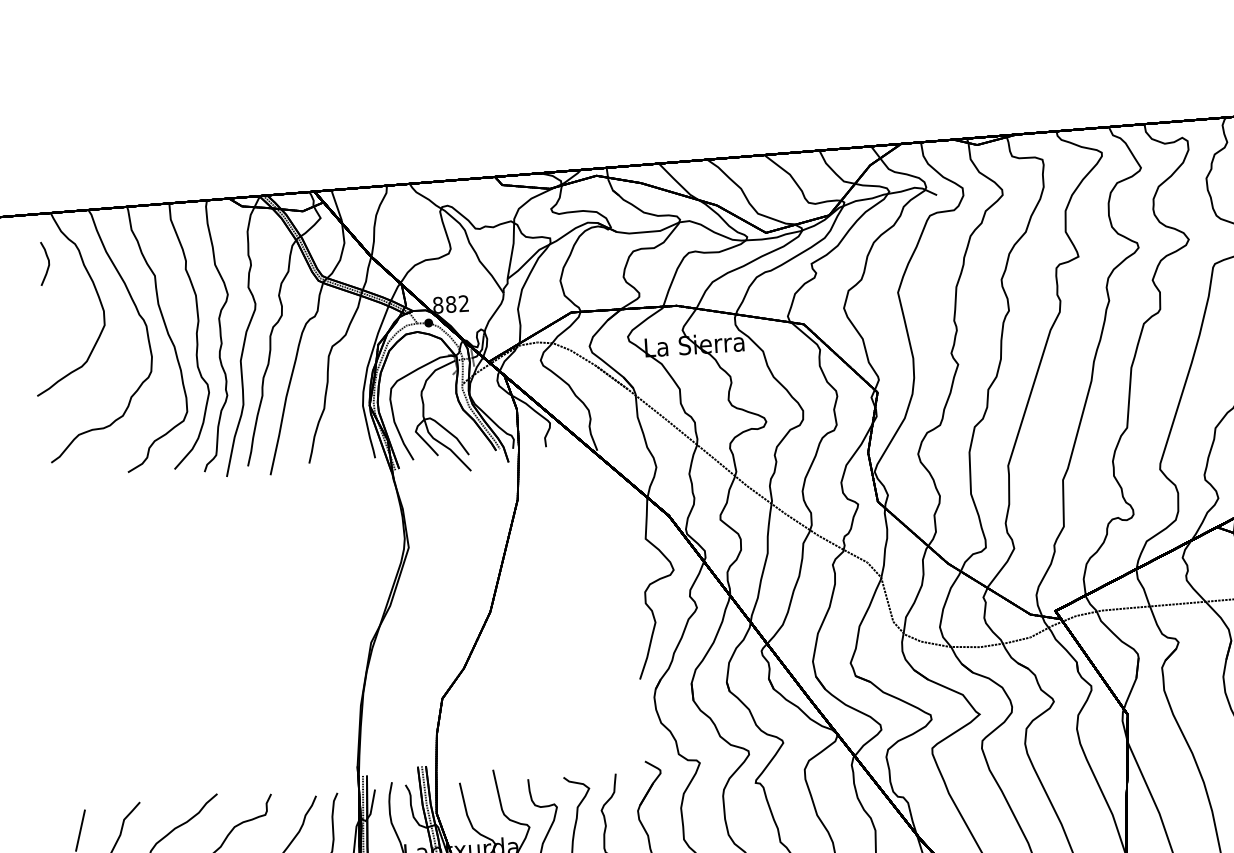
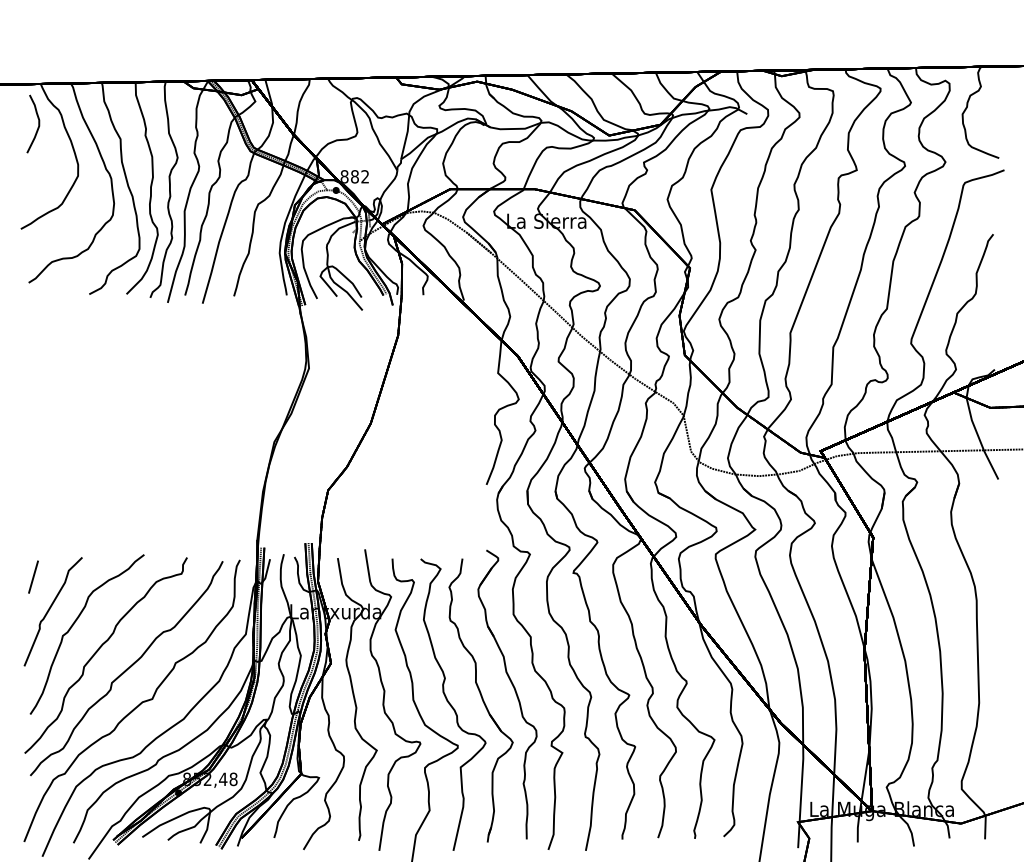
part: (44, 263) -> (33, 123), size x1.67

